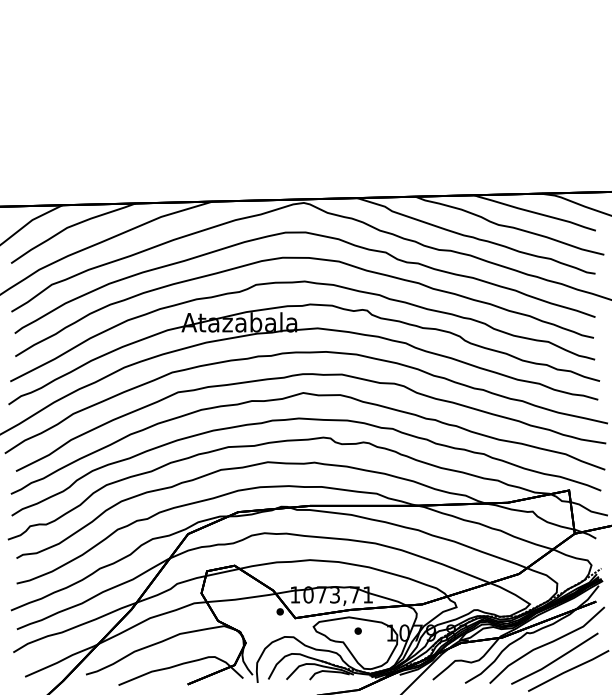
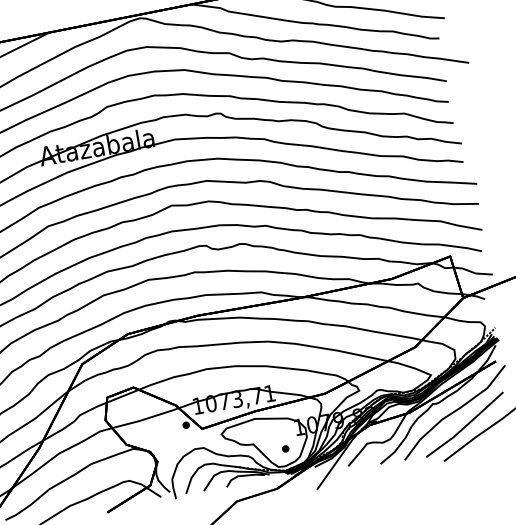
part: (357, 630) -> (284, 448), moved

